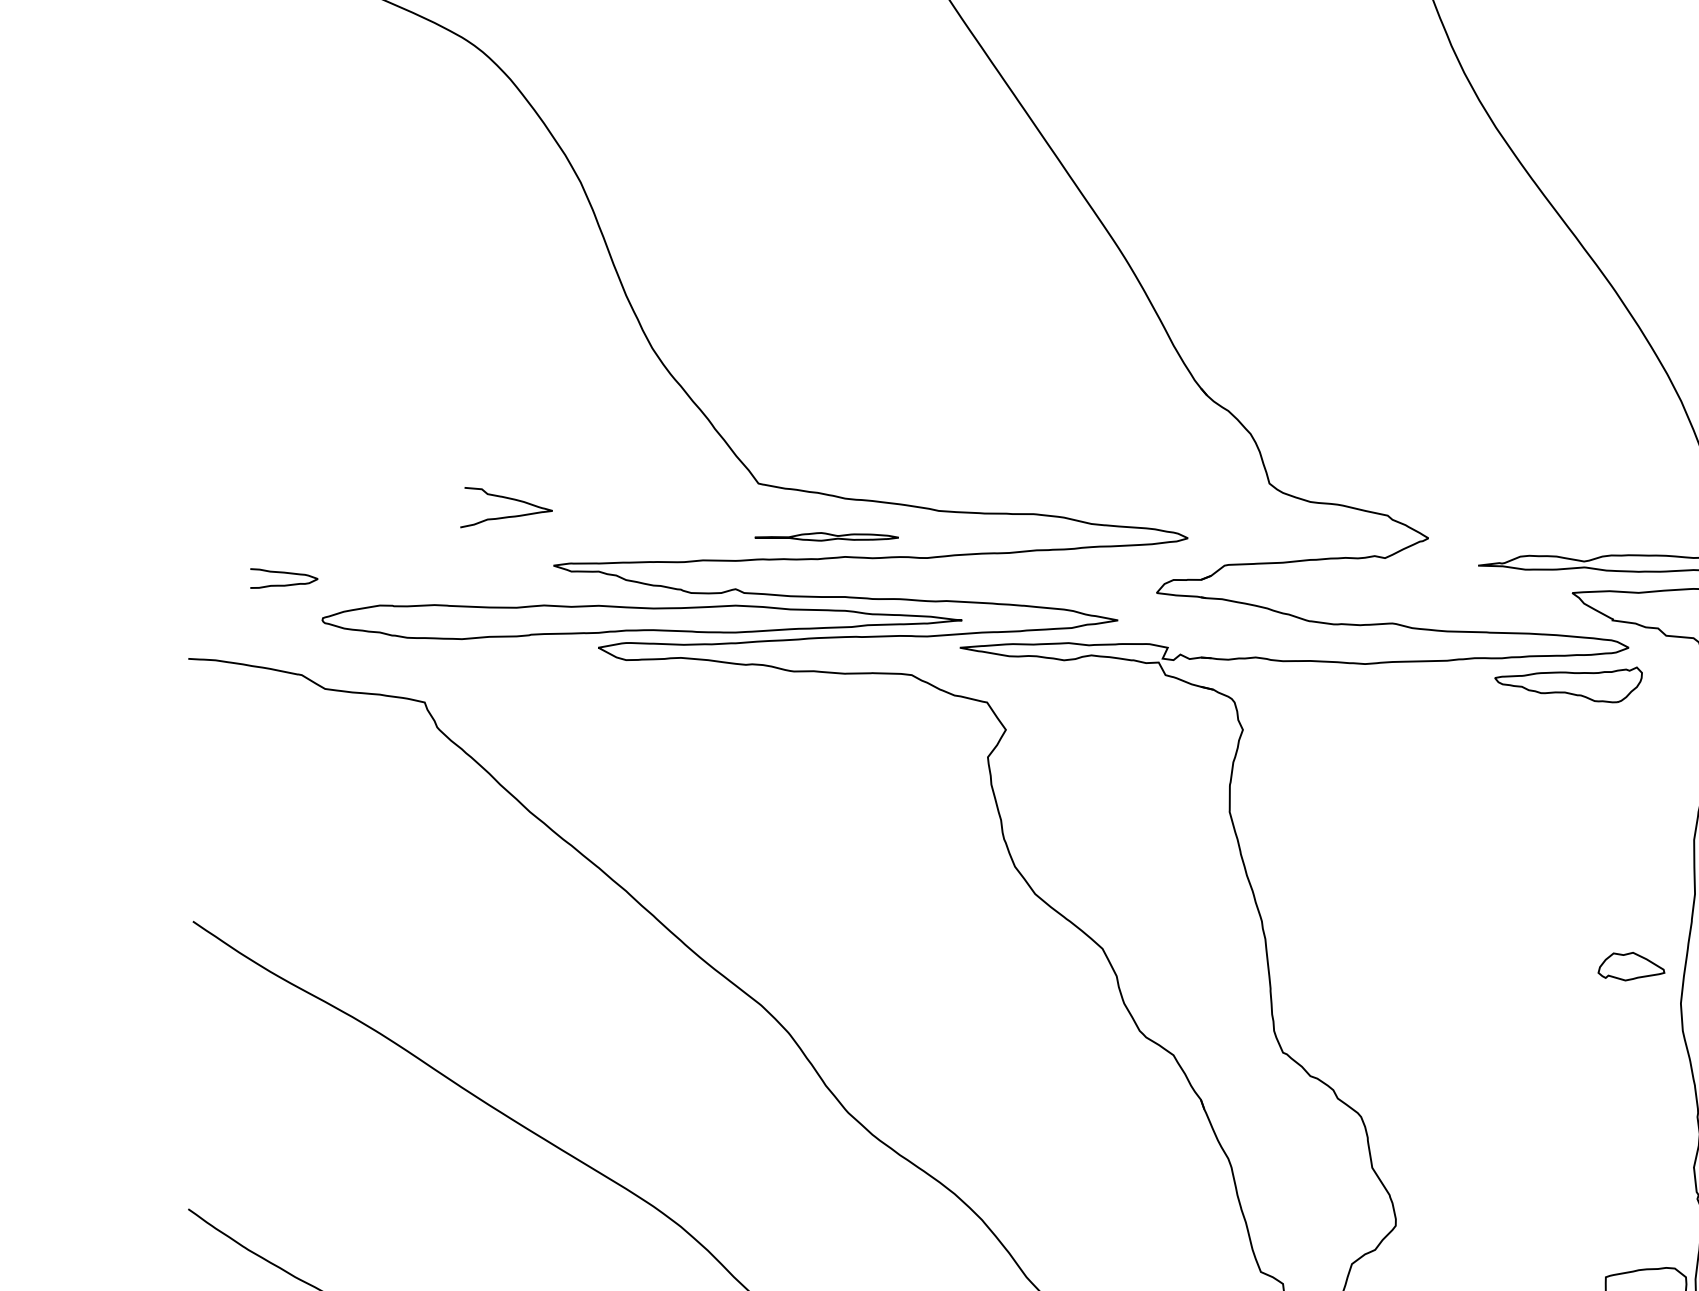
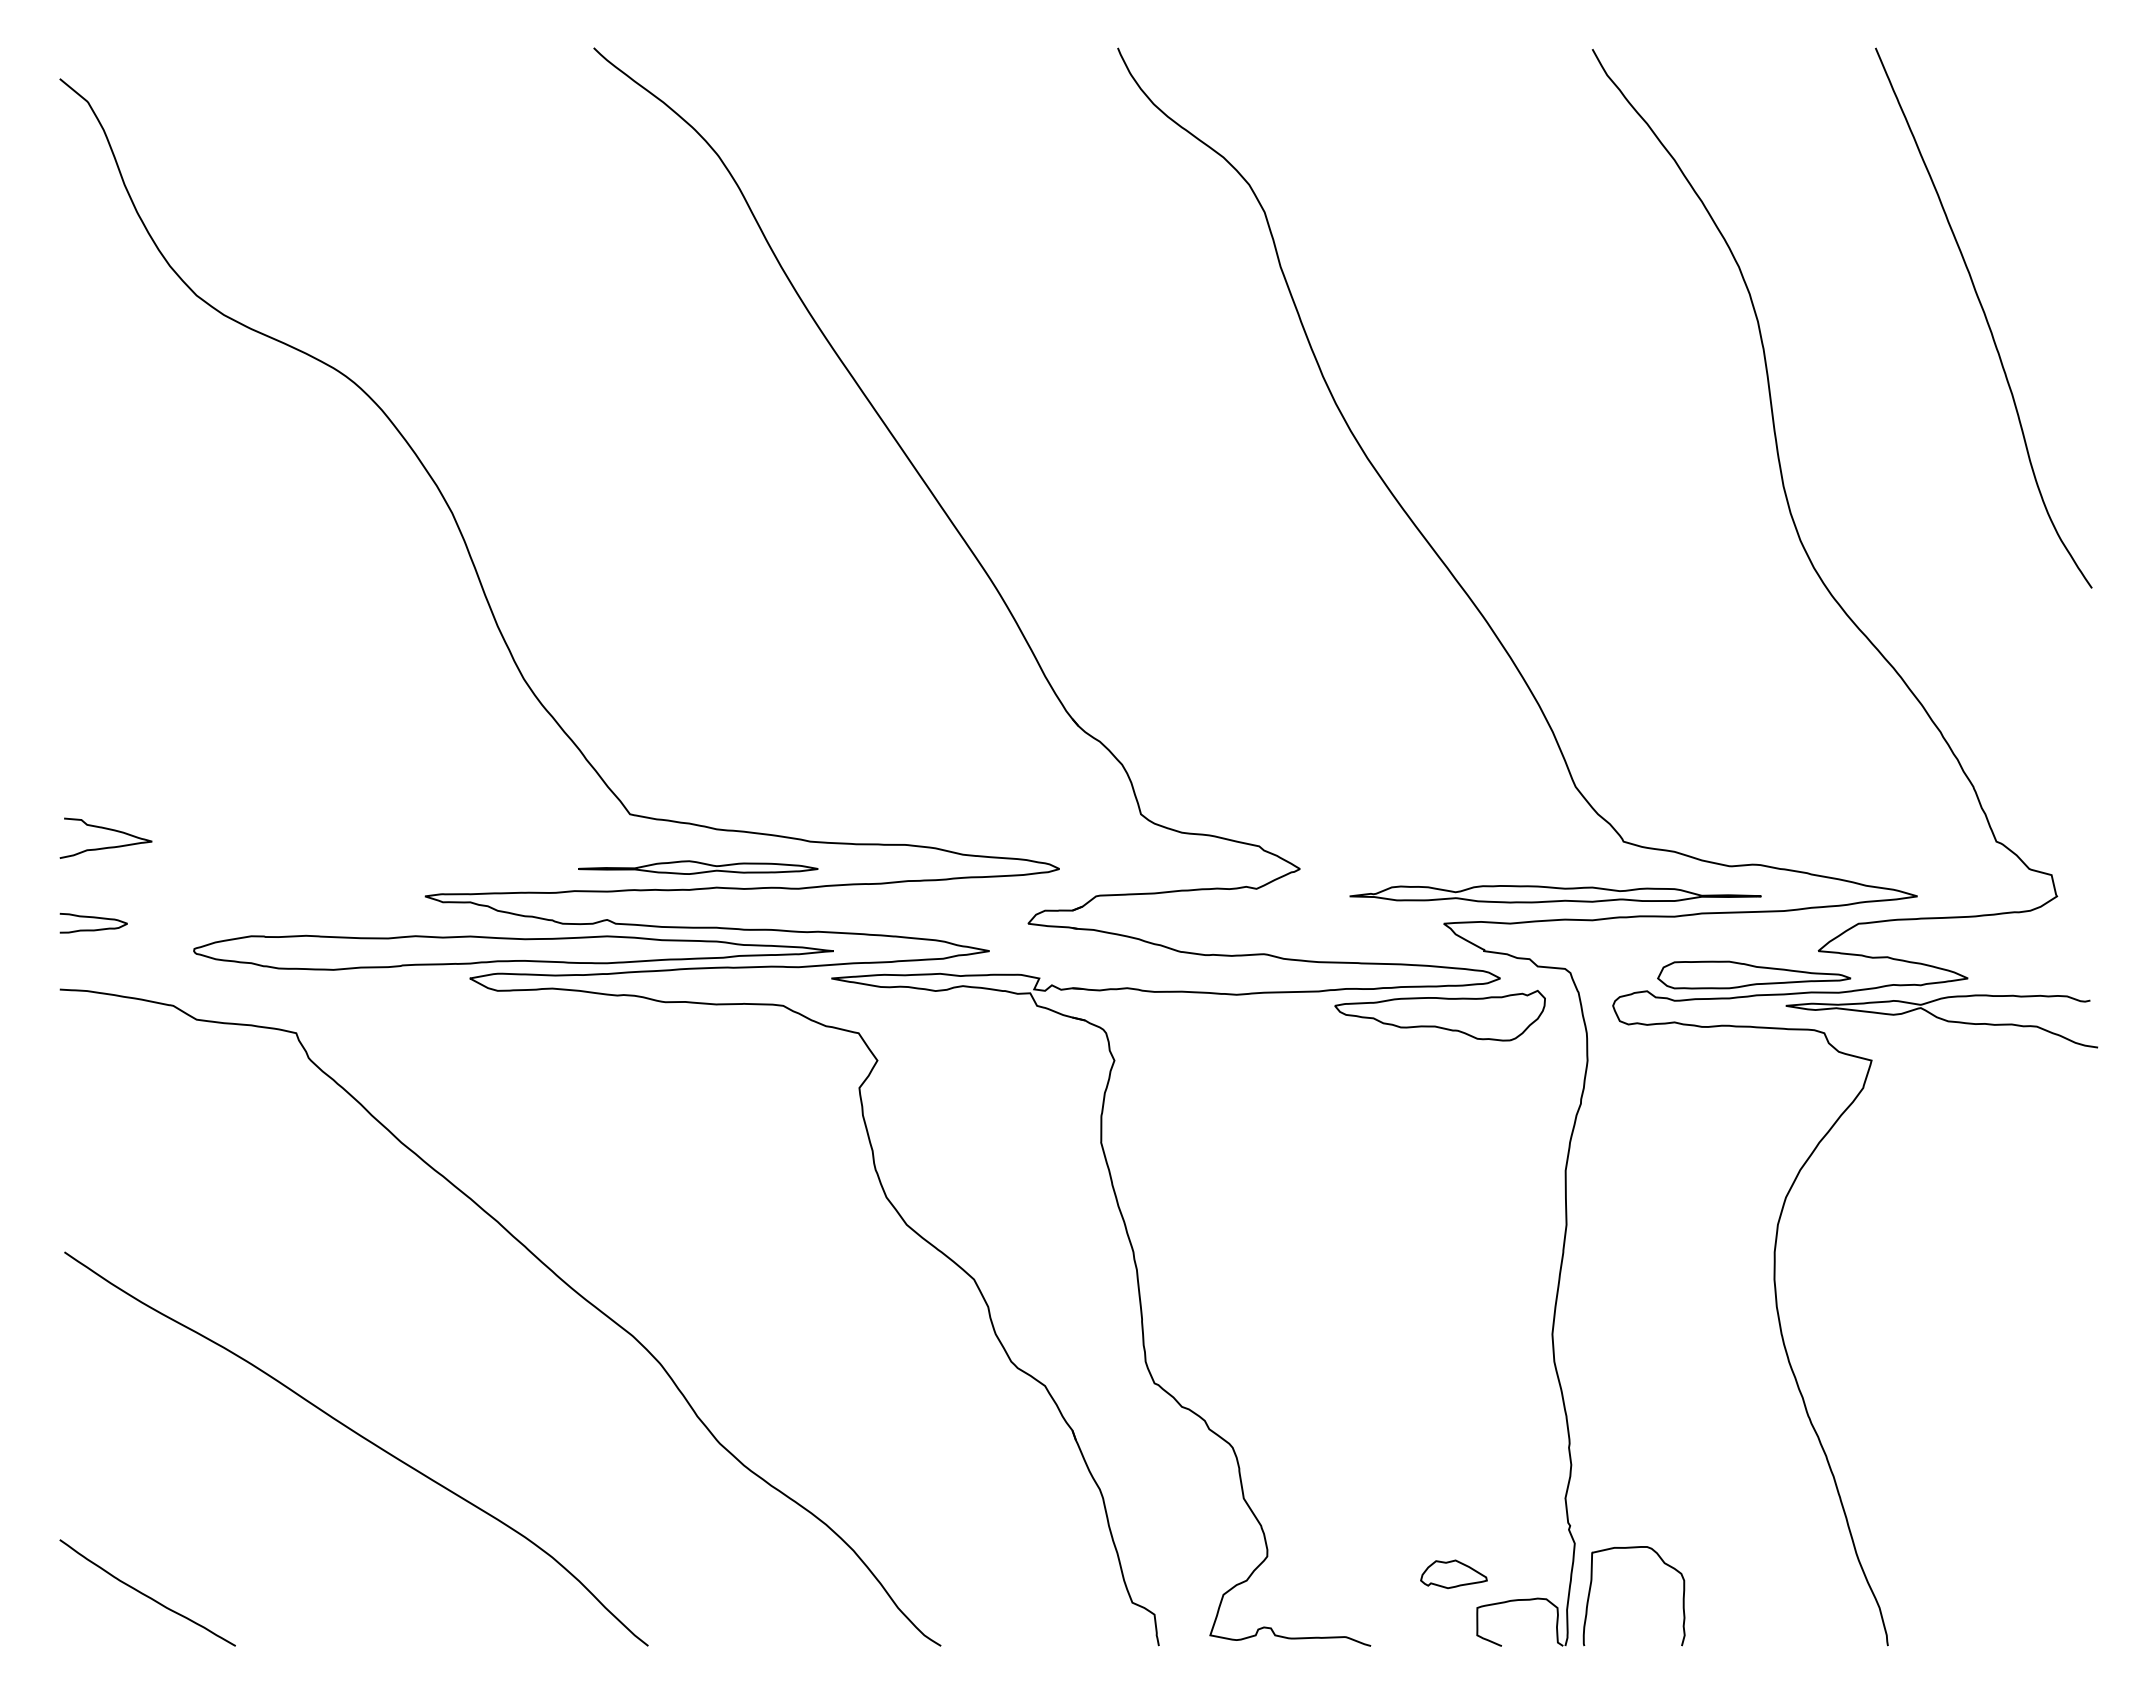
curve: (505, 498) -> (105, 829), moved
part: (826, 536) -> (698, 867), size x1.67
curve: (283, 573) -> (93, 918), moved
part: (1567, 684) -> (1439, 1015), size x1.43
part: (1630, 966) -> (1453, 1574), moved

